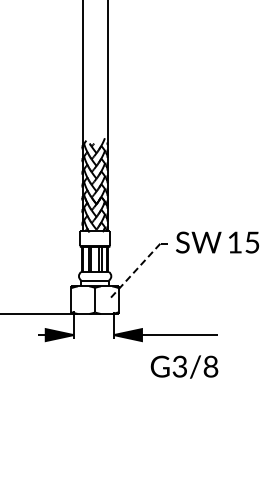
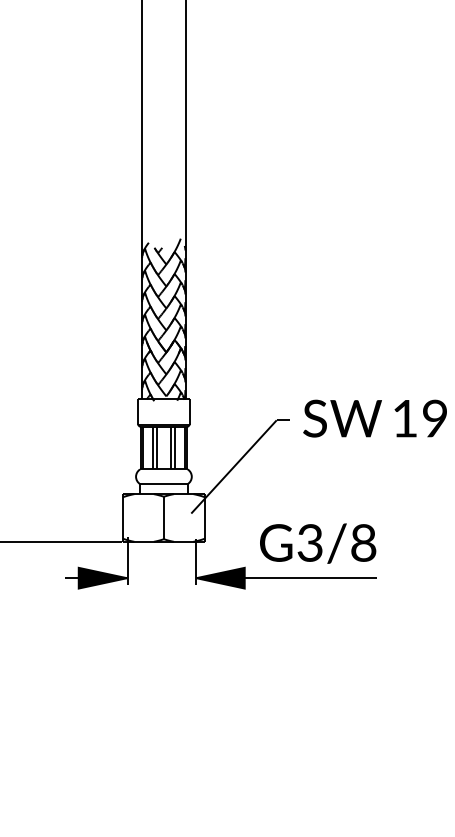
text: (252, 242) -> (435, 418), 15 -> 19
line: (135, 270) -> (233, 466), dashed -> solid
text: (184, 366) -> (318, 542), moved

